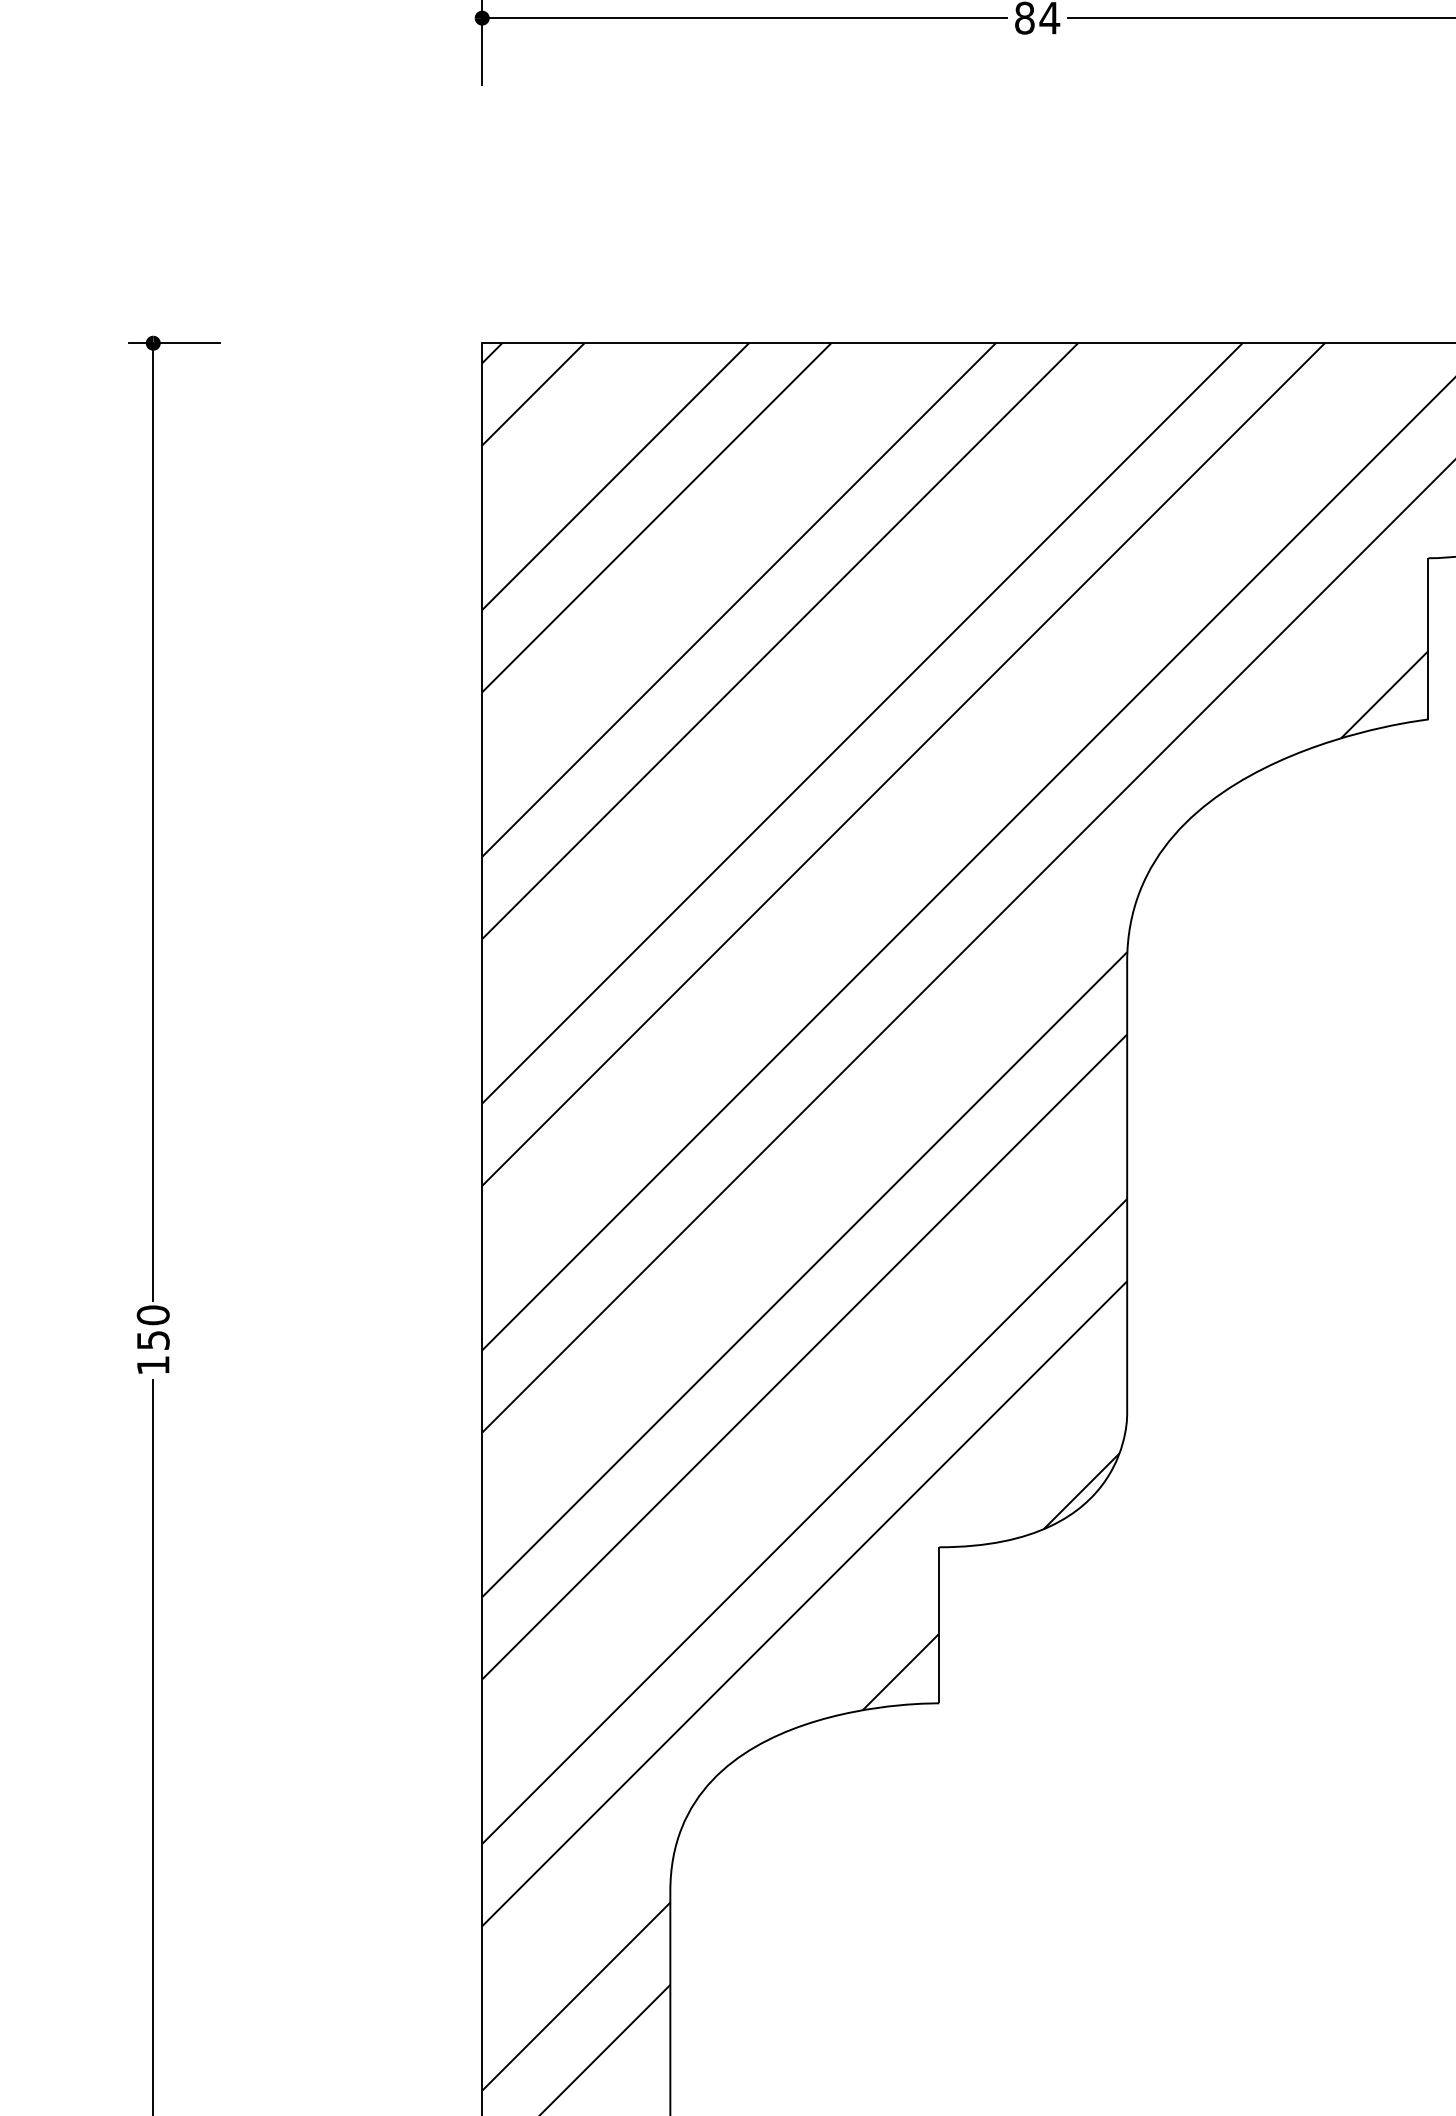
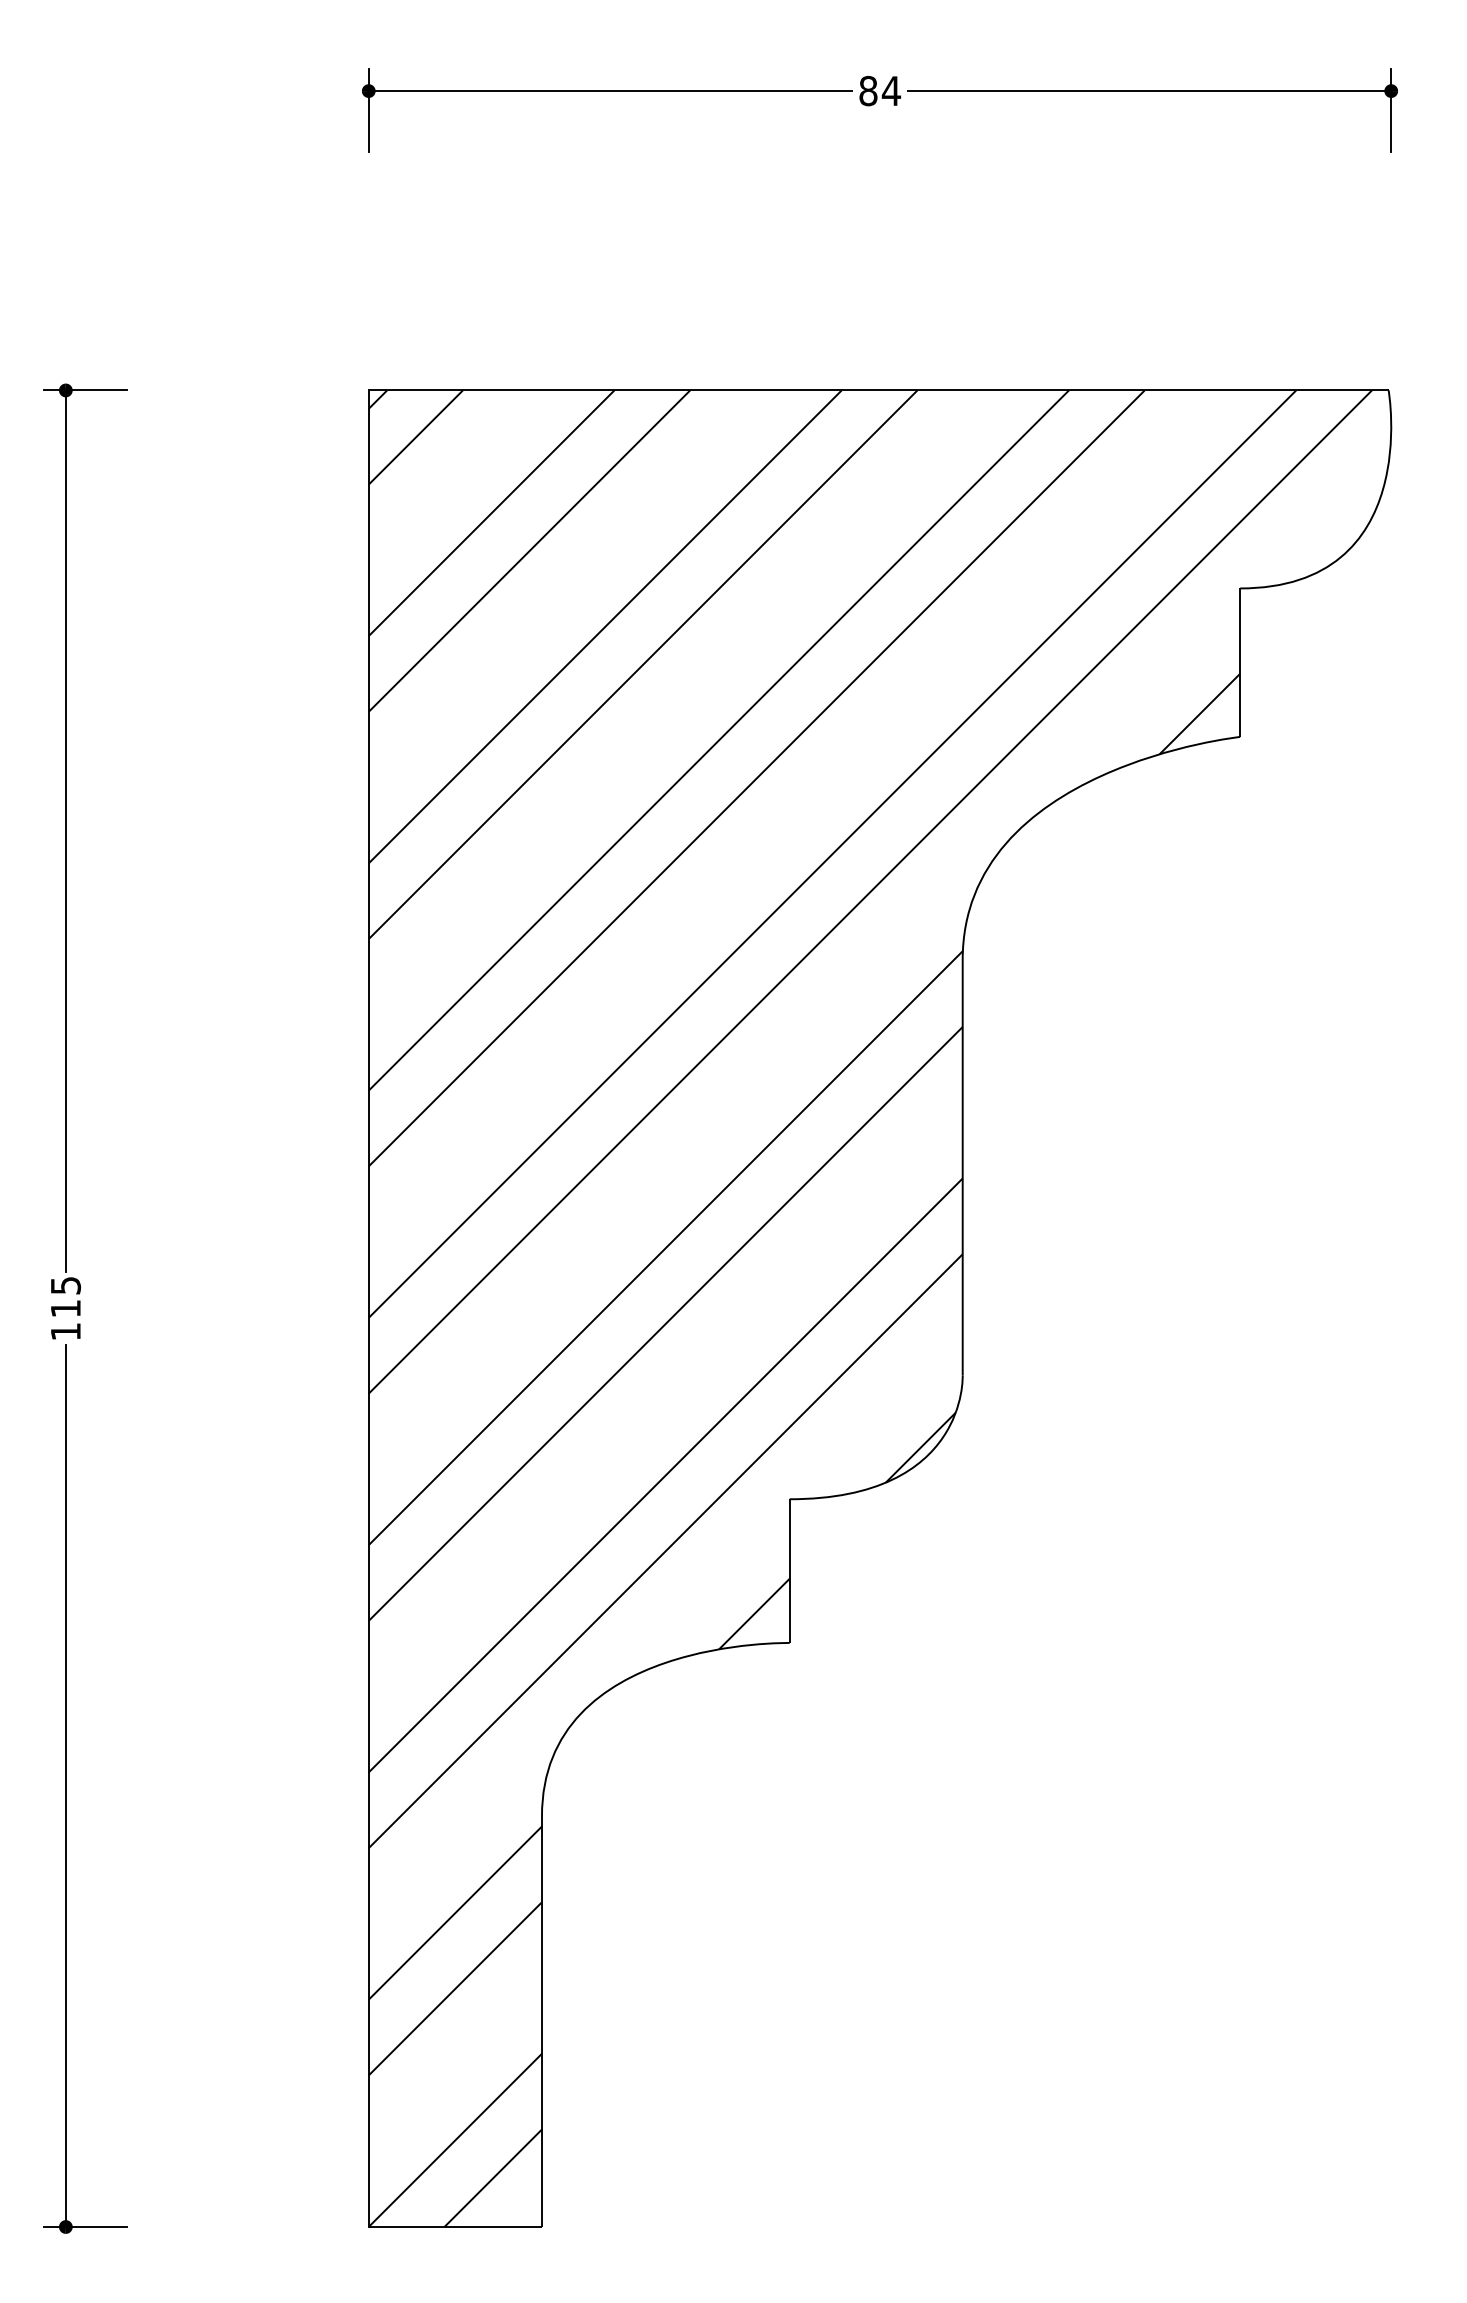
text: (152, 1327) -> (65, 1296), 150 -> 115

